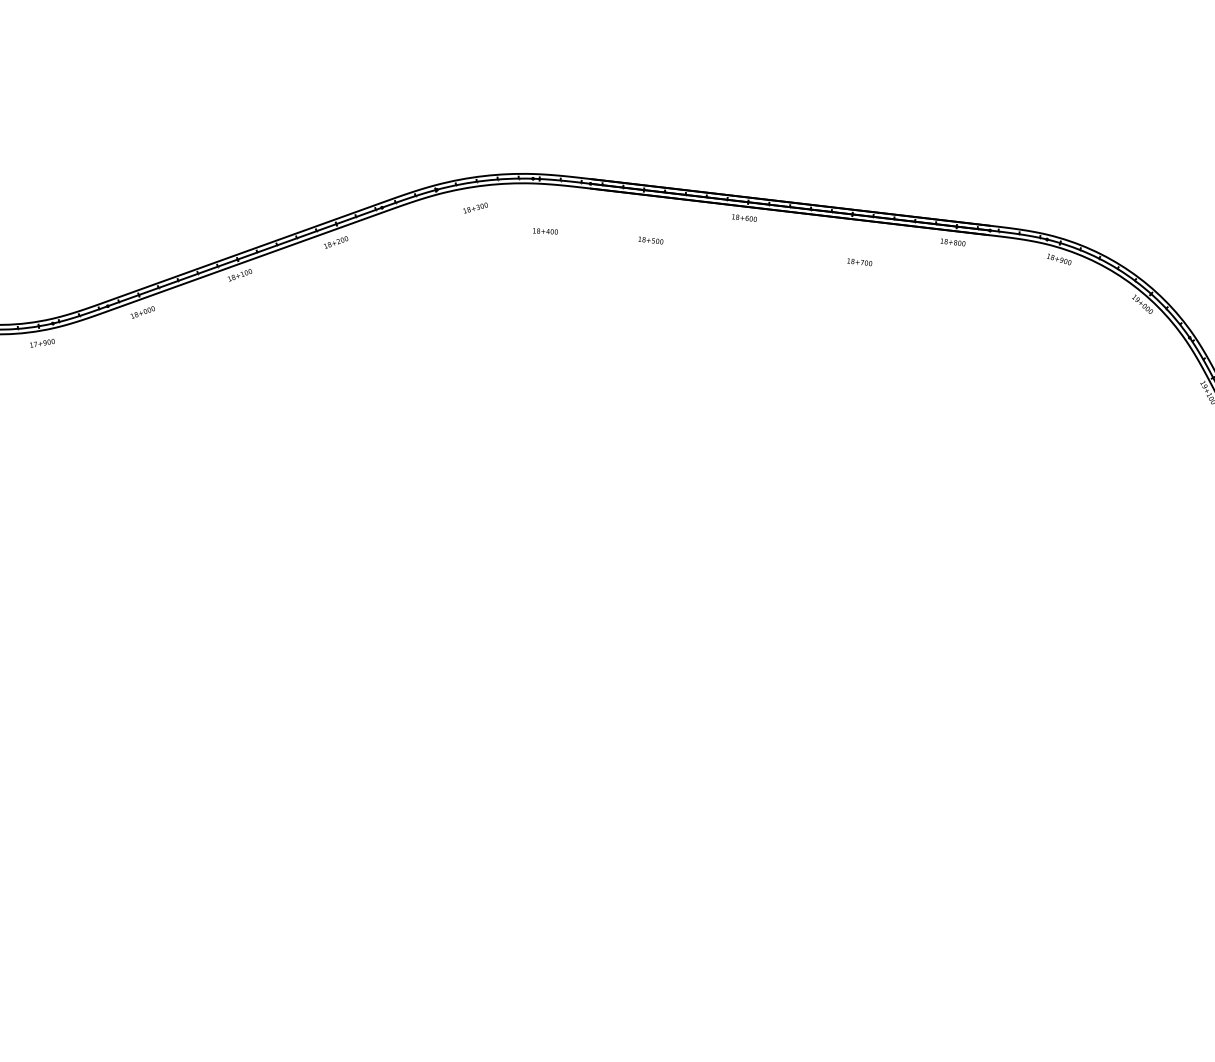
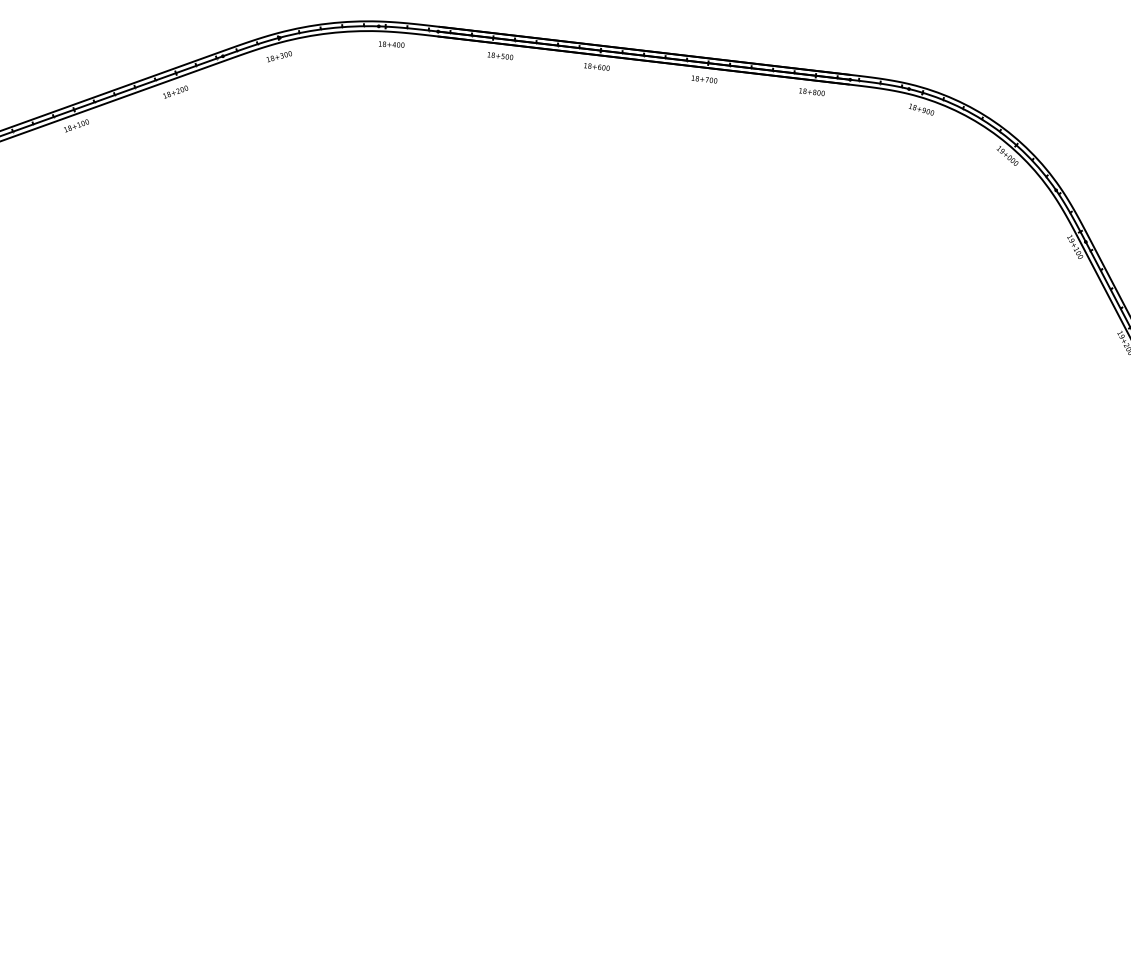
text: (475, 207) -> (279, 56), moved
text: (545, 231) -> (391, 44), moved
text: (650, 240) -> (499, 56), moved
text: (859, 262) -> (704, 79), moved

